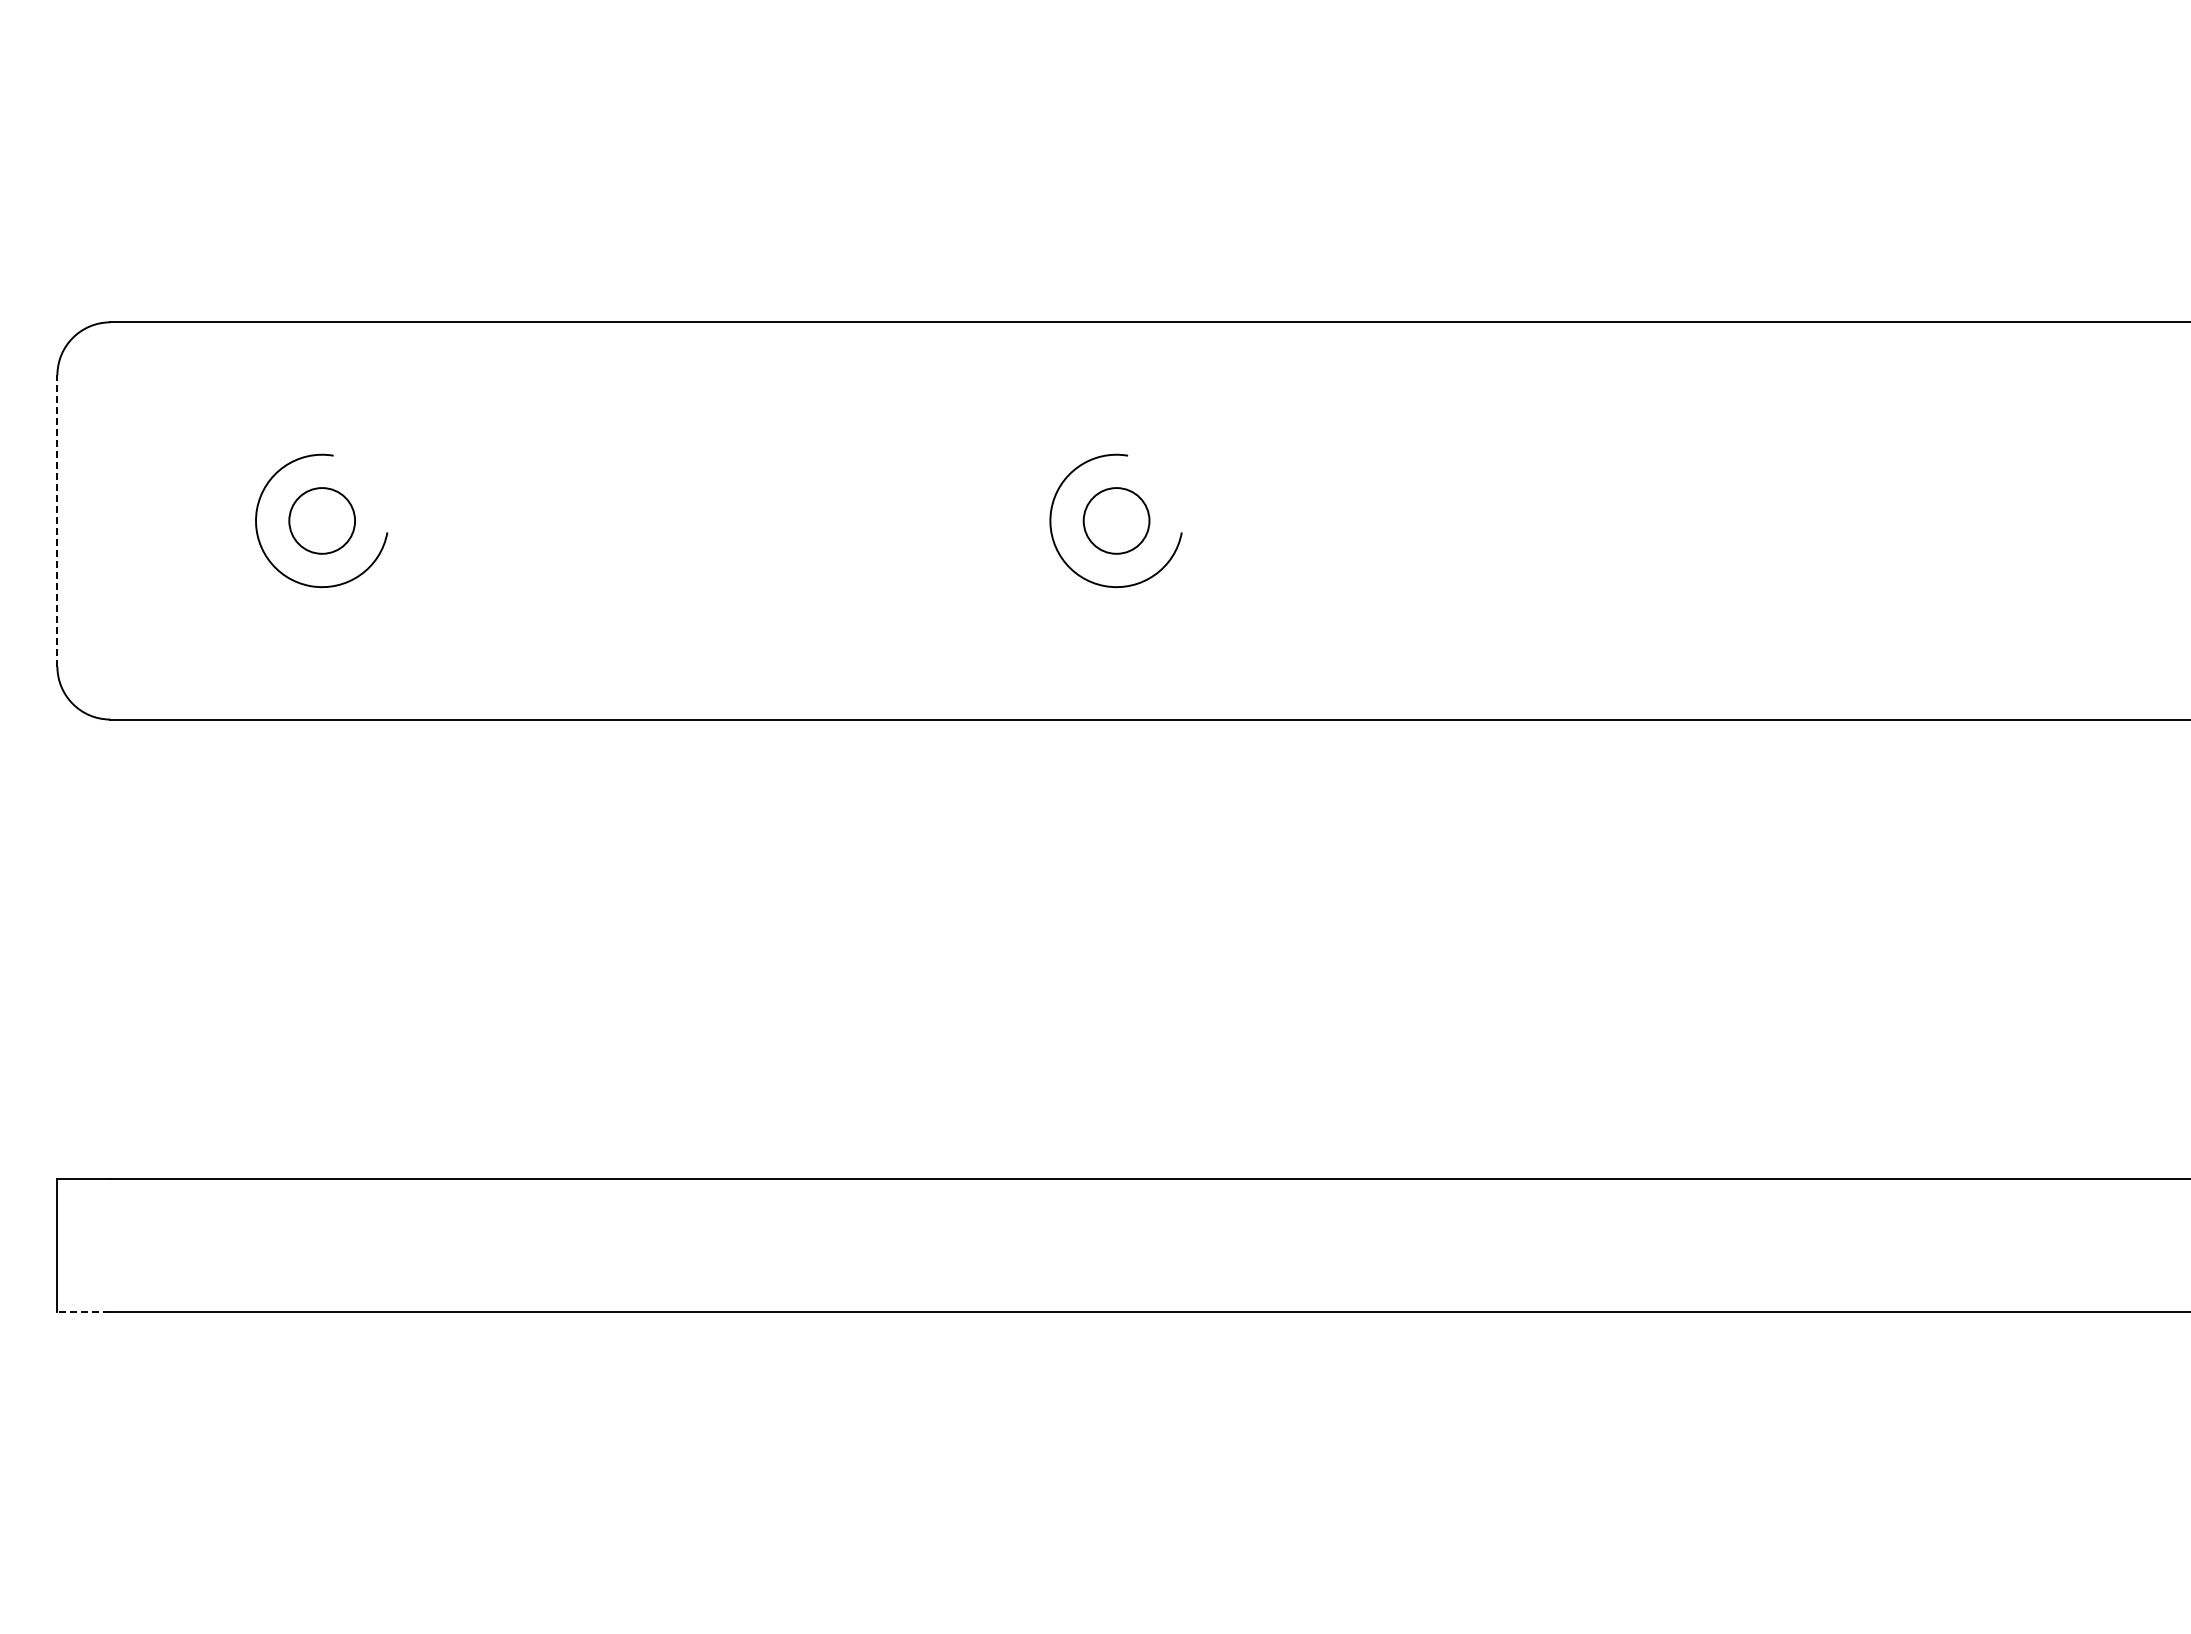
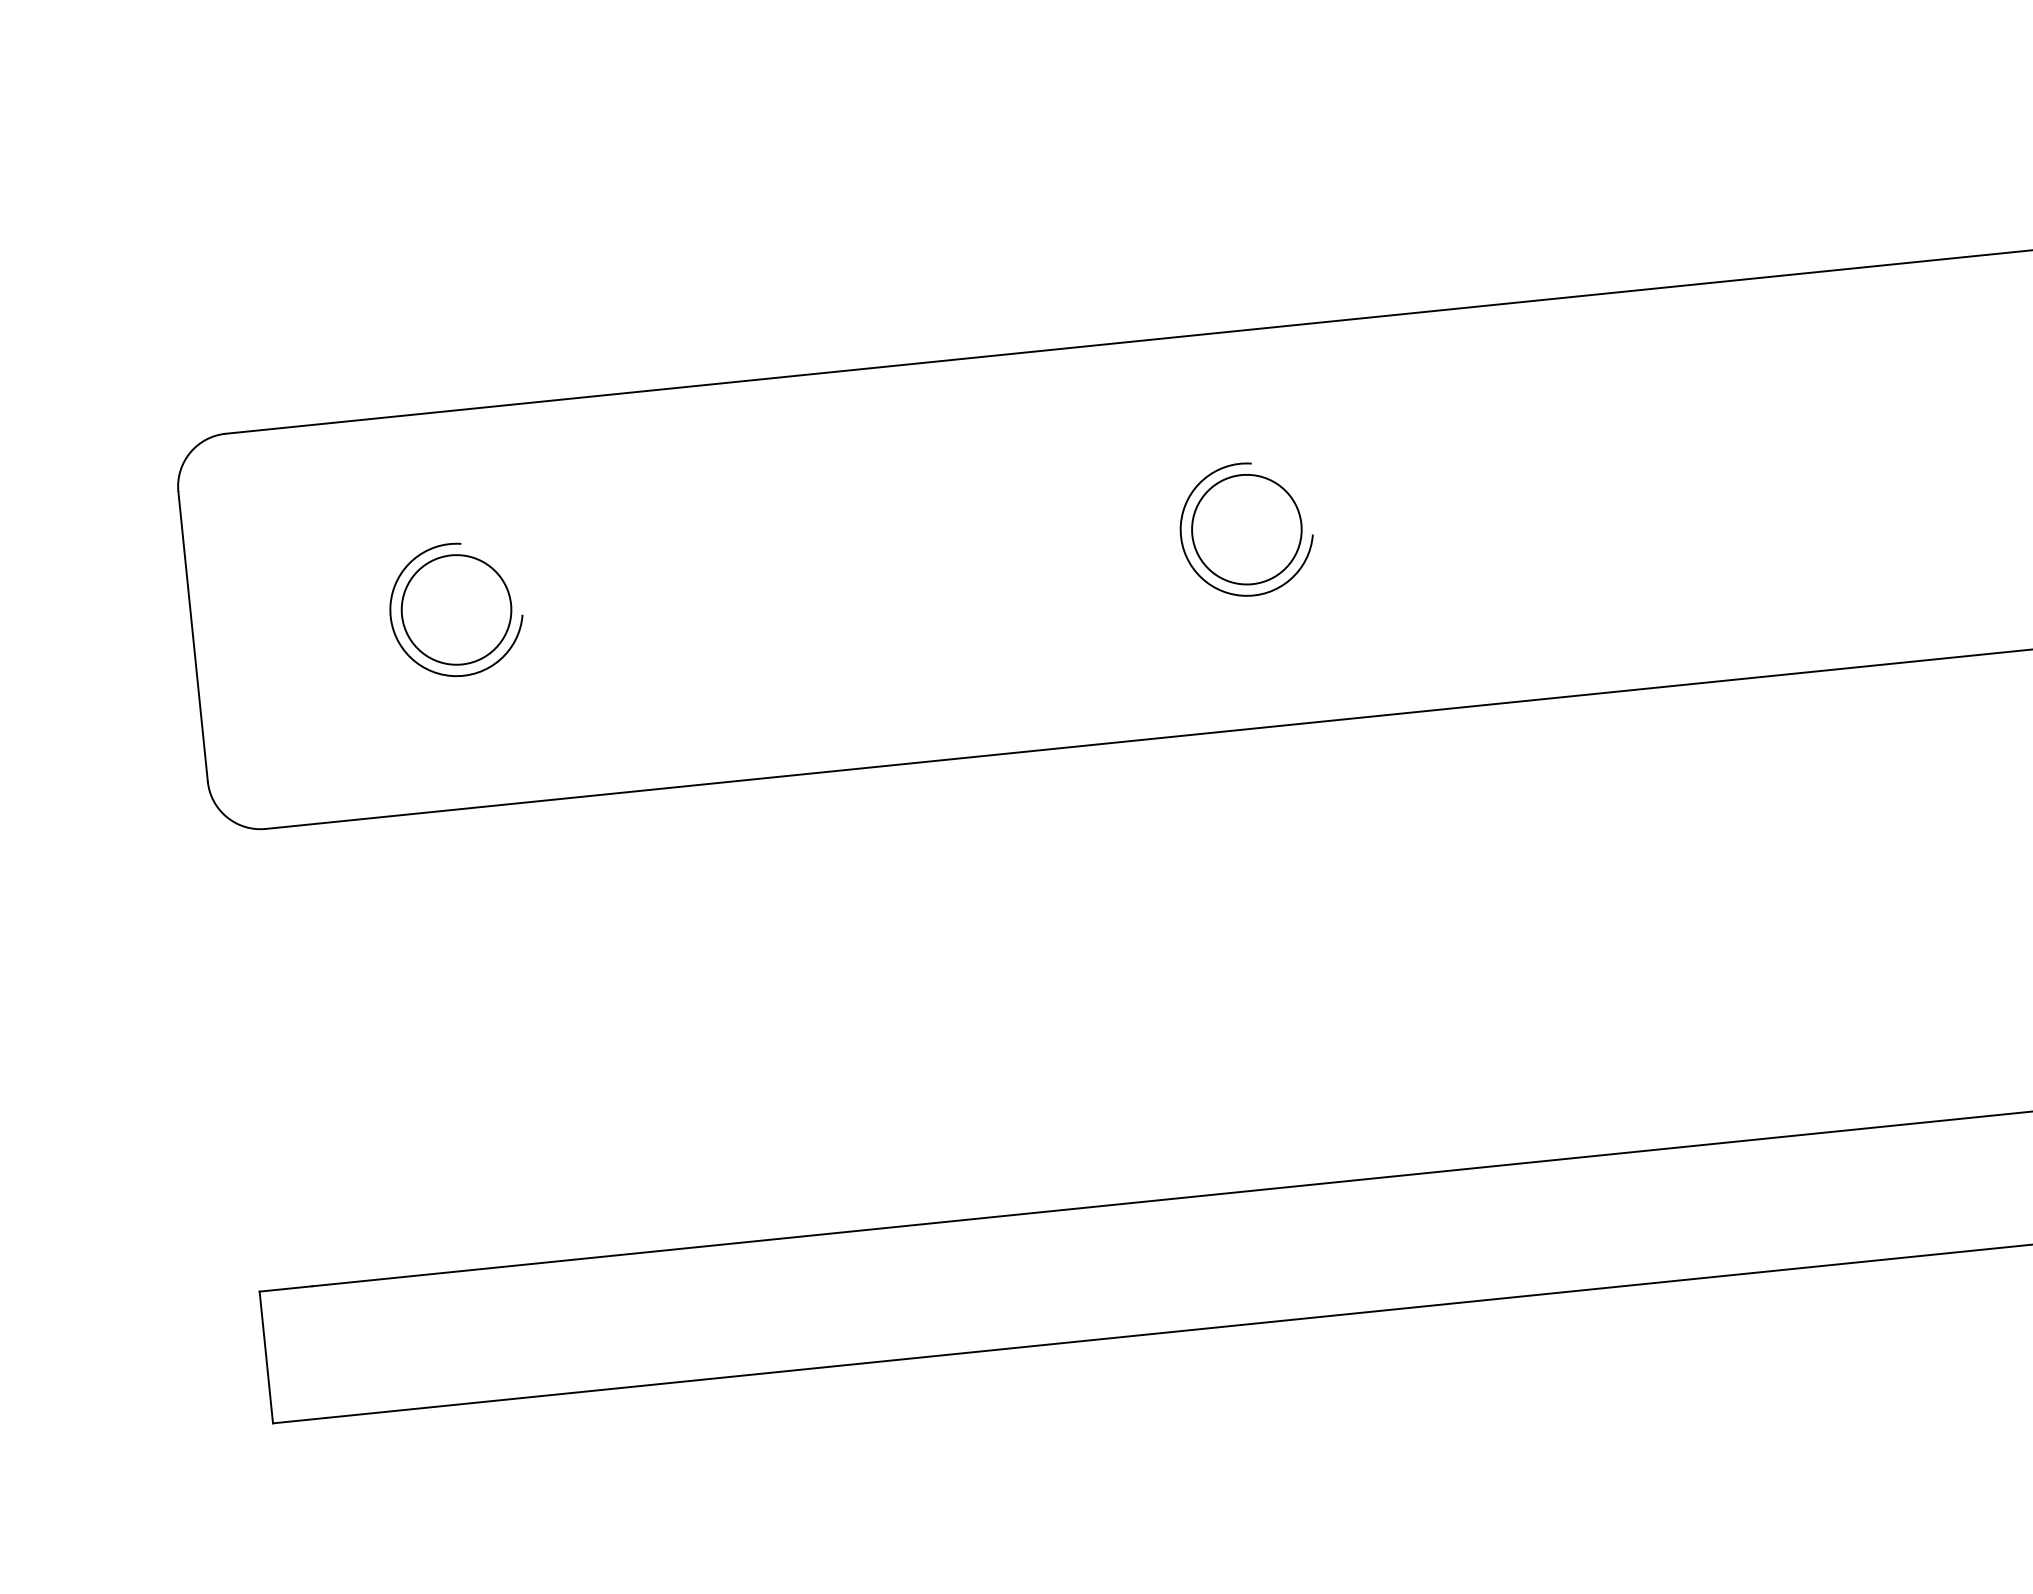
line: (57, 520) -> (193, 636), dashed -> solid
circle: (322, 520) -> (456, 609), size x1.67
circle: (1116, 520) -> (1246, 529), size x1.67
line: (83, 1311) -> (298, 1420), dashed -> solid

